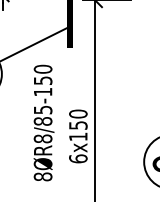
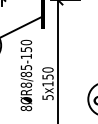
text: (77, 158) -> (47, 97), 6x150 -> 5x150

